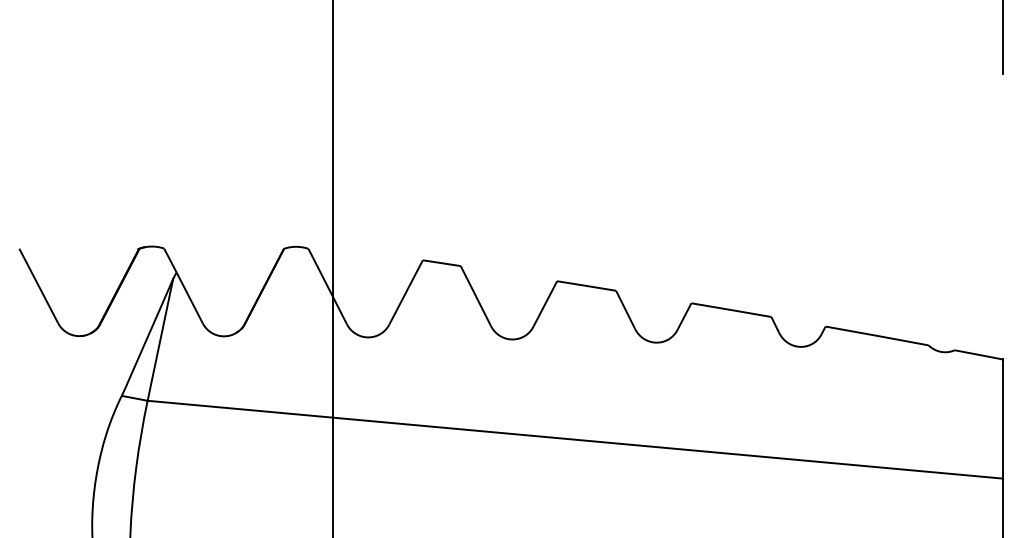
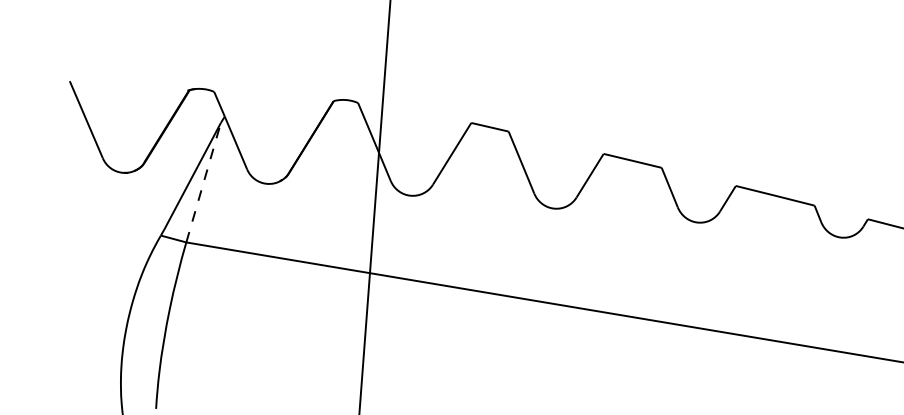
line: (160, 339) -> (203, 182), solid -> dashed

